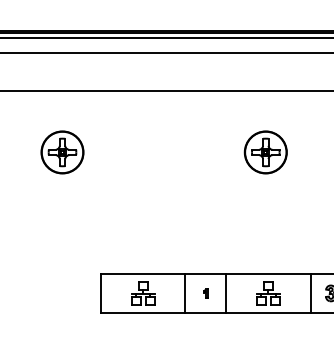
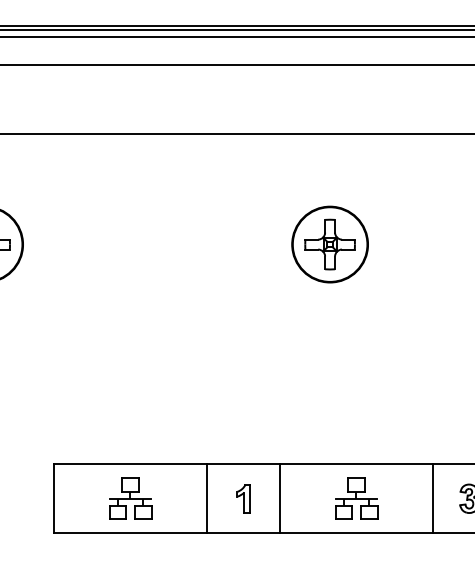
part: (265, 152) -> (329, 244), moved
part: (205, 293) -> (242, 498), size x1.67

